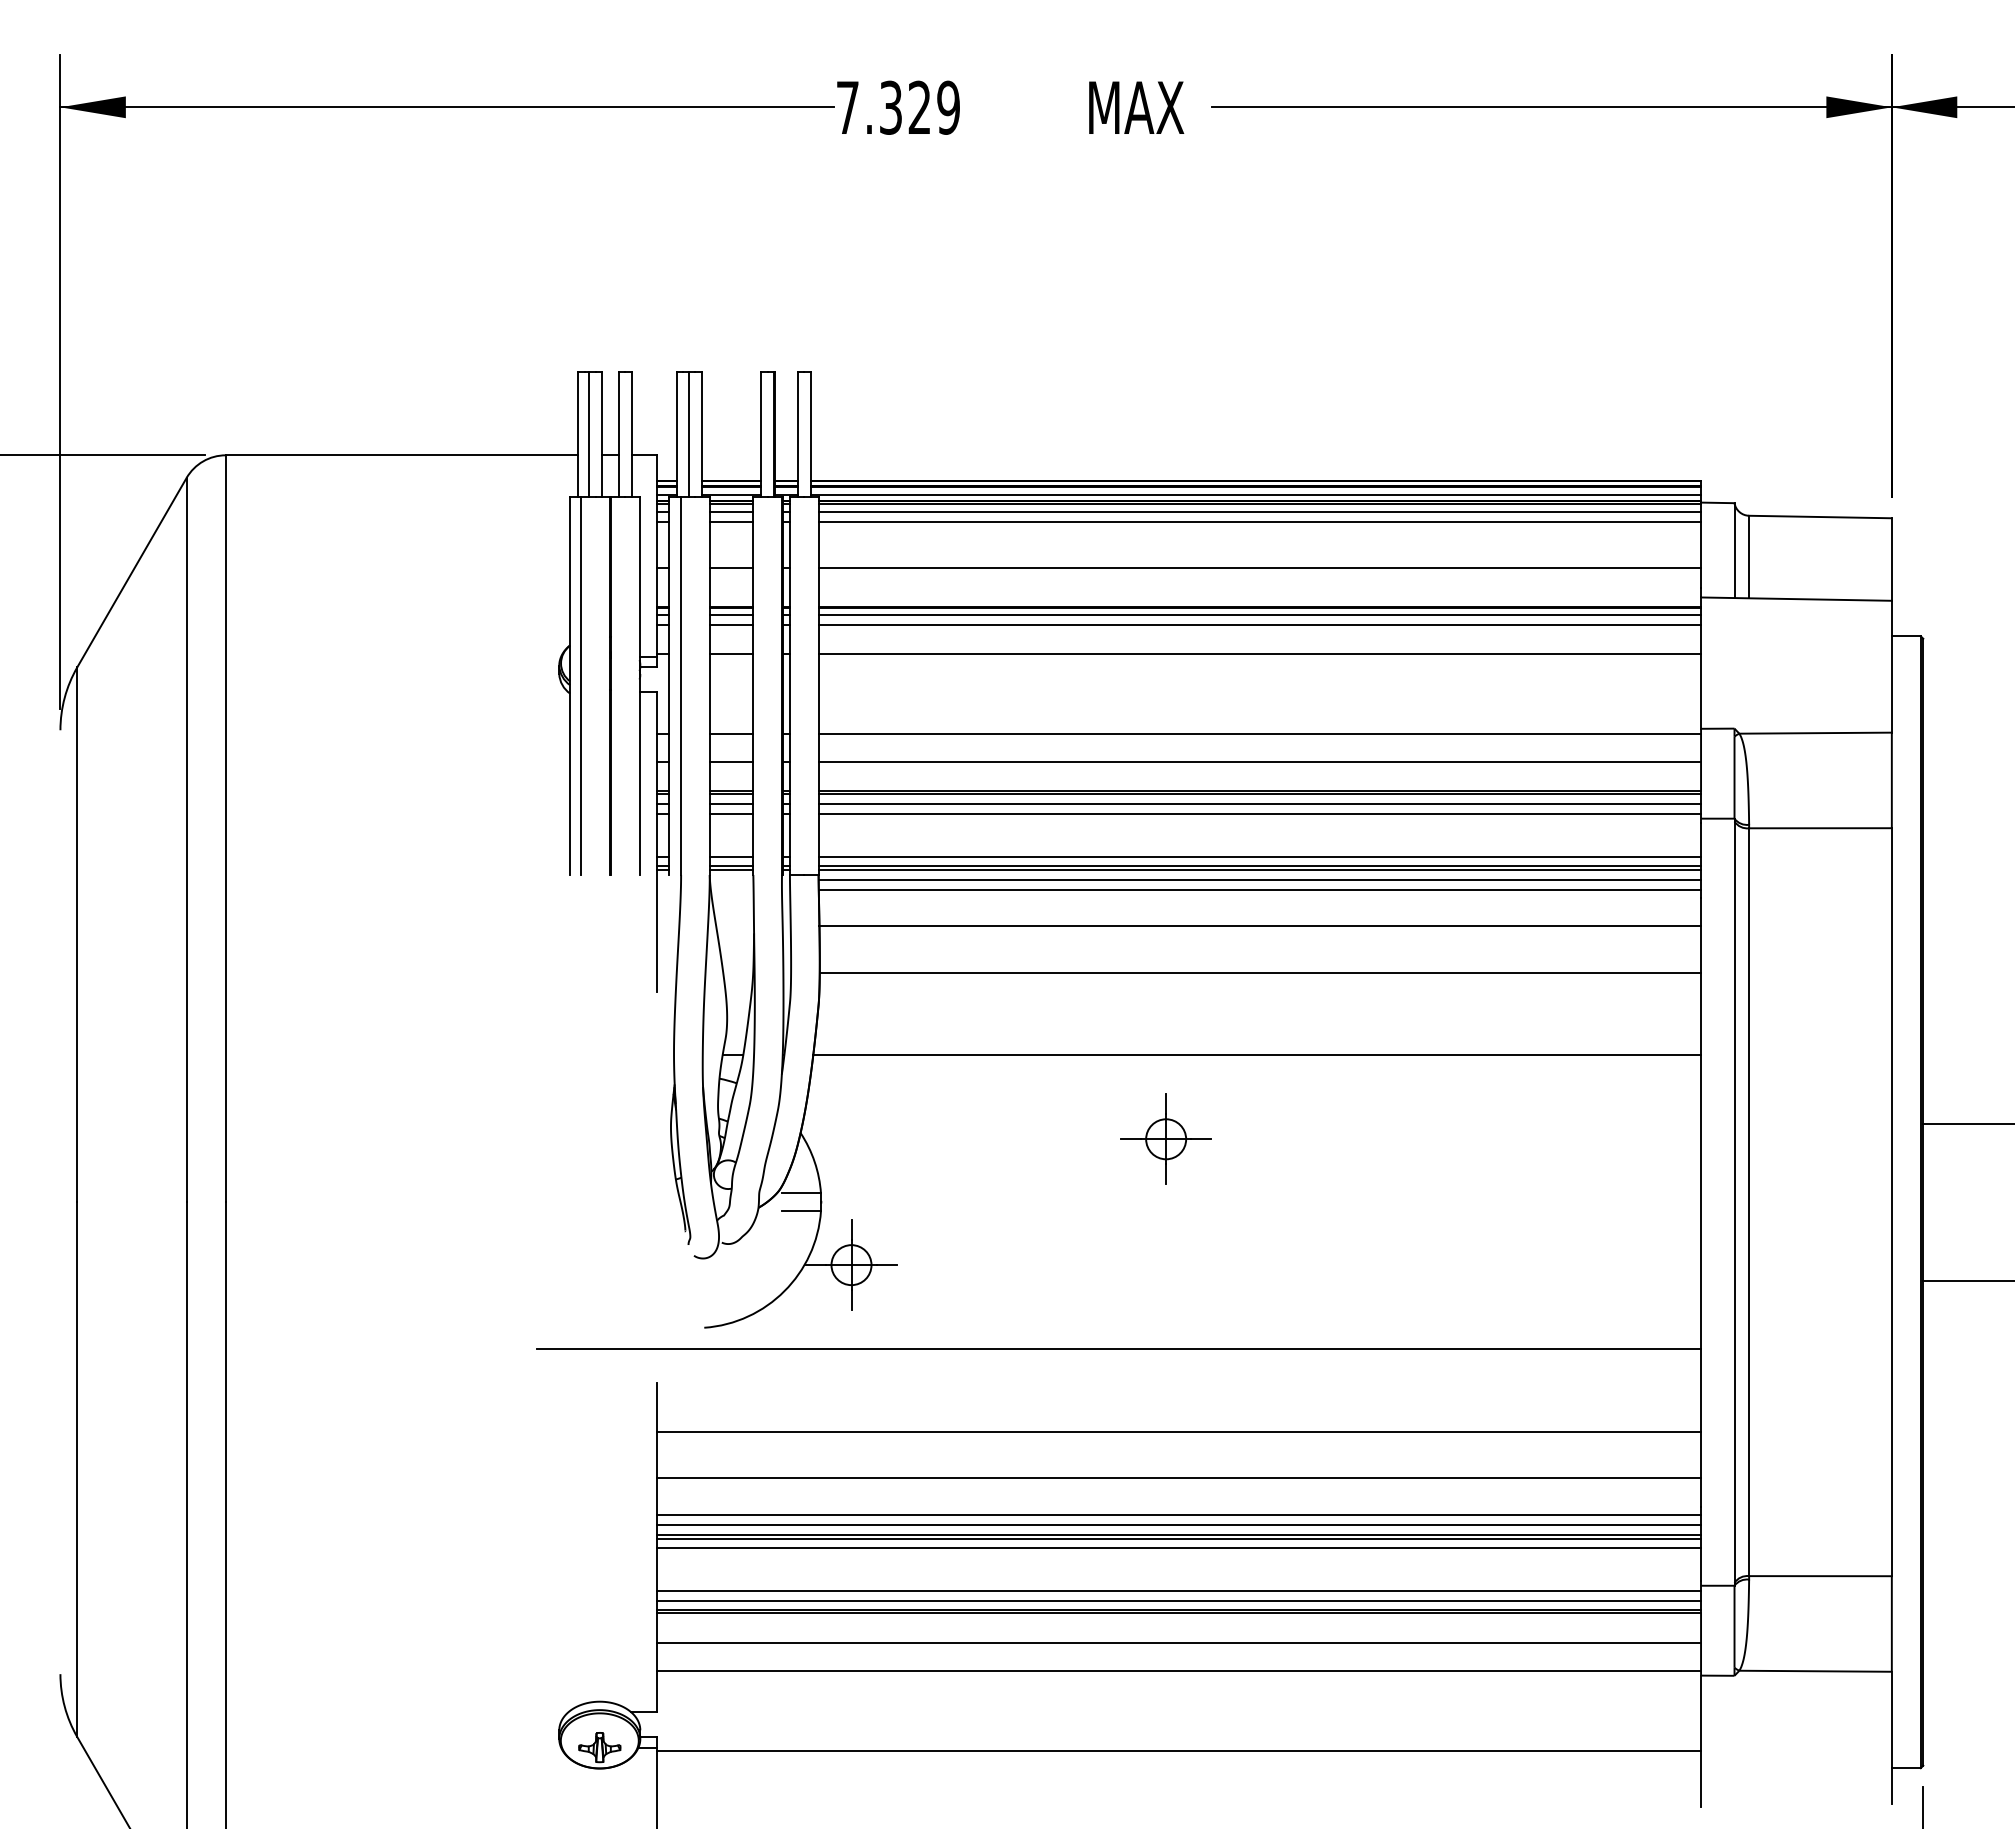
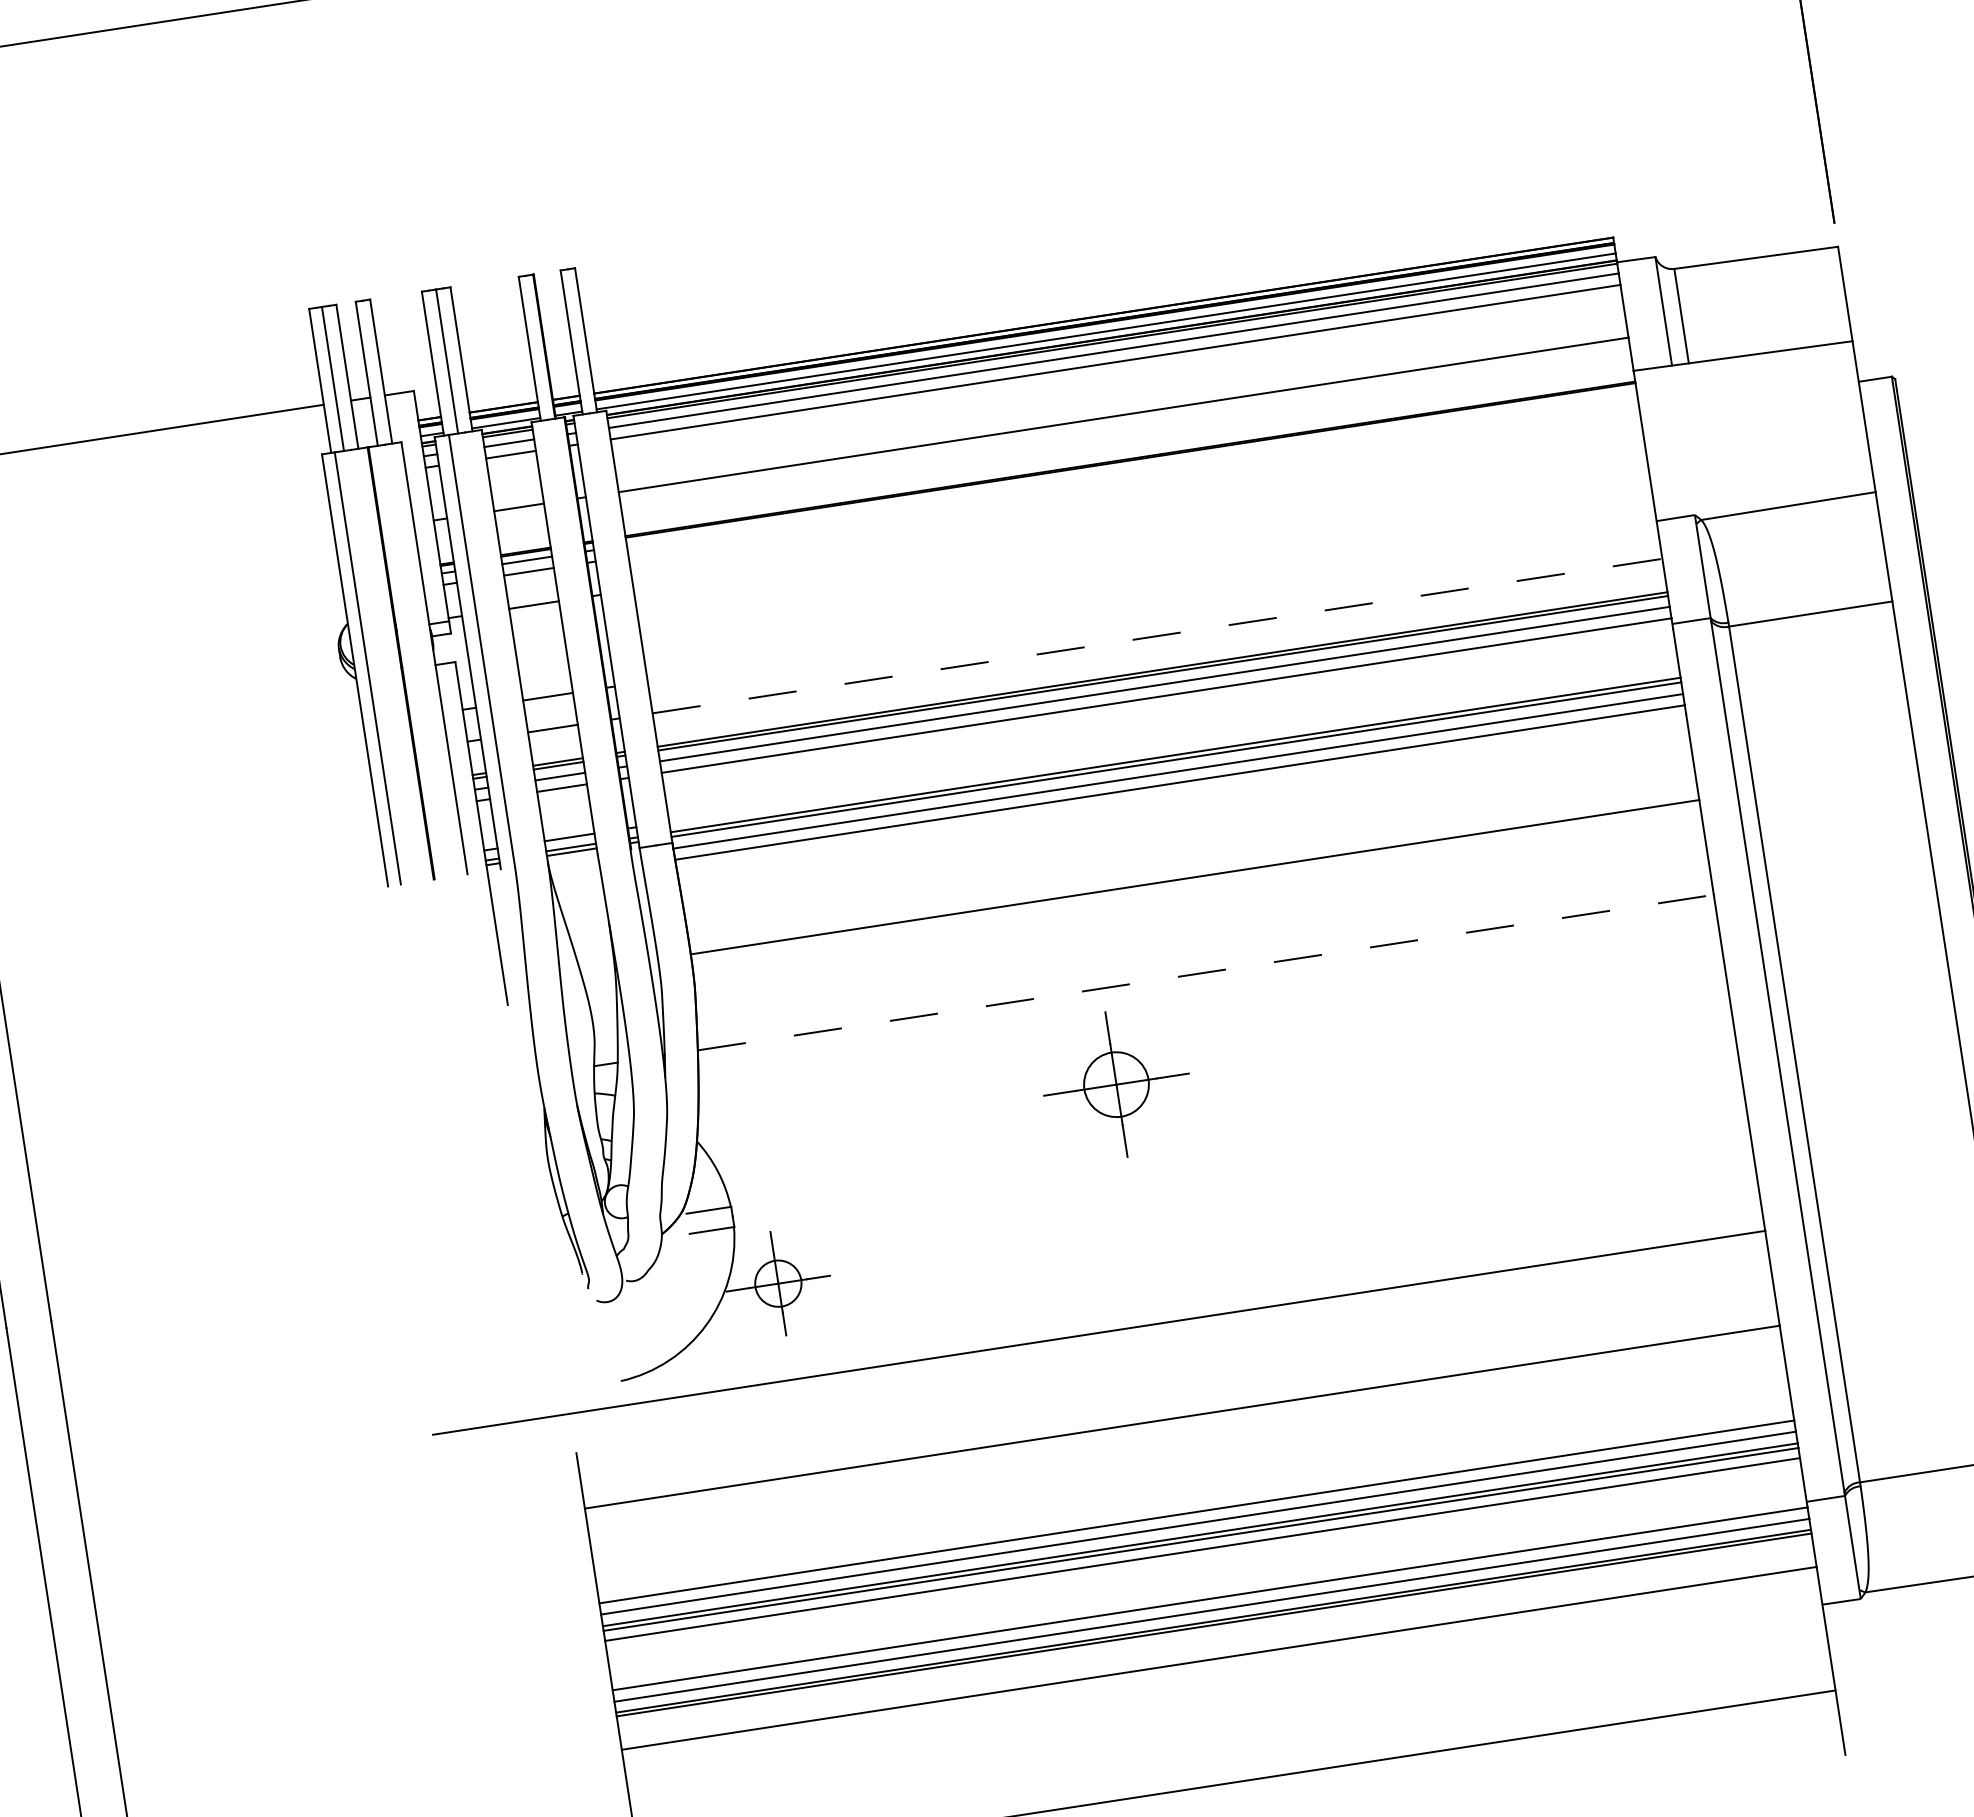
line: (1259, 614) -> (1131, 467), removed
line: (1259, 624) -> (1133, 479), removed
line: (1259, 653) -> (1138, 512), removed
line: (1259, 733) -> (1152, 603), removed
line: (1260, 761) -> (1158, 635), solid -> dashed
line: (1259, 856) -> (1173, 744), removed
line: (1260, 926) -> (1187, 824), removed
line: (1257, 1055) -> (1206, 972), solid -> dashed
part: (1165, 1138) -> (1115, 1083), size x1.4
line: (1178, 1478) -> (1189, 1470), removed
line: (1178, 1670) -> (1223, 1690), removed

